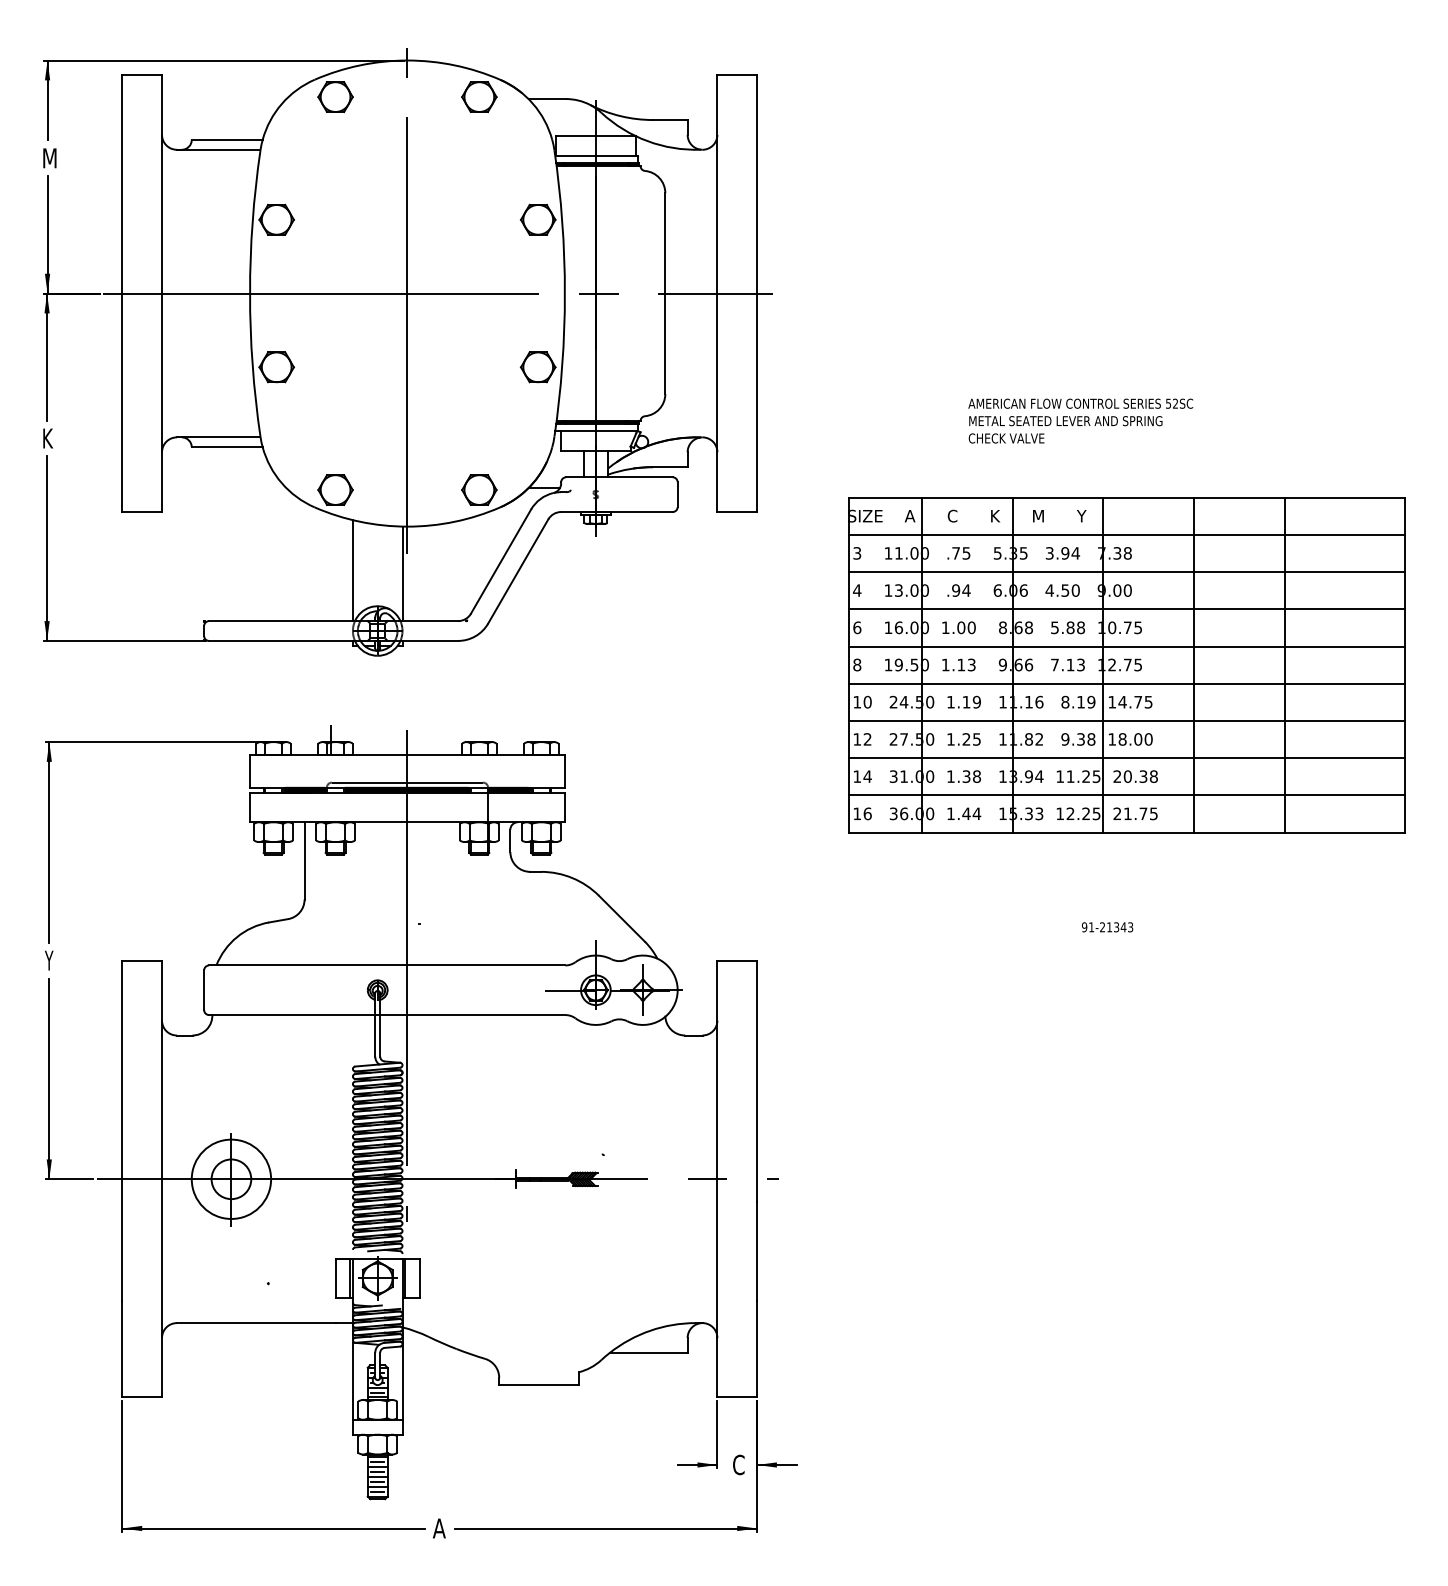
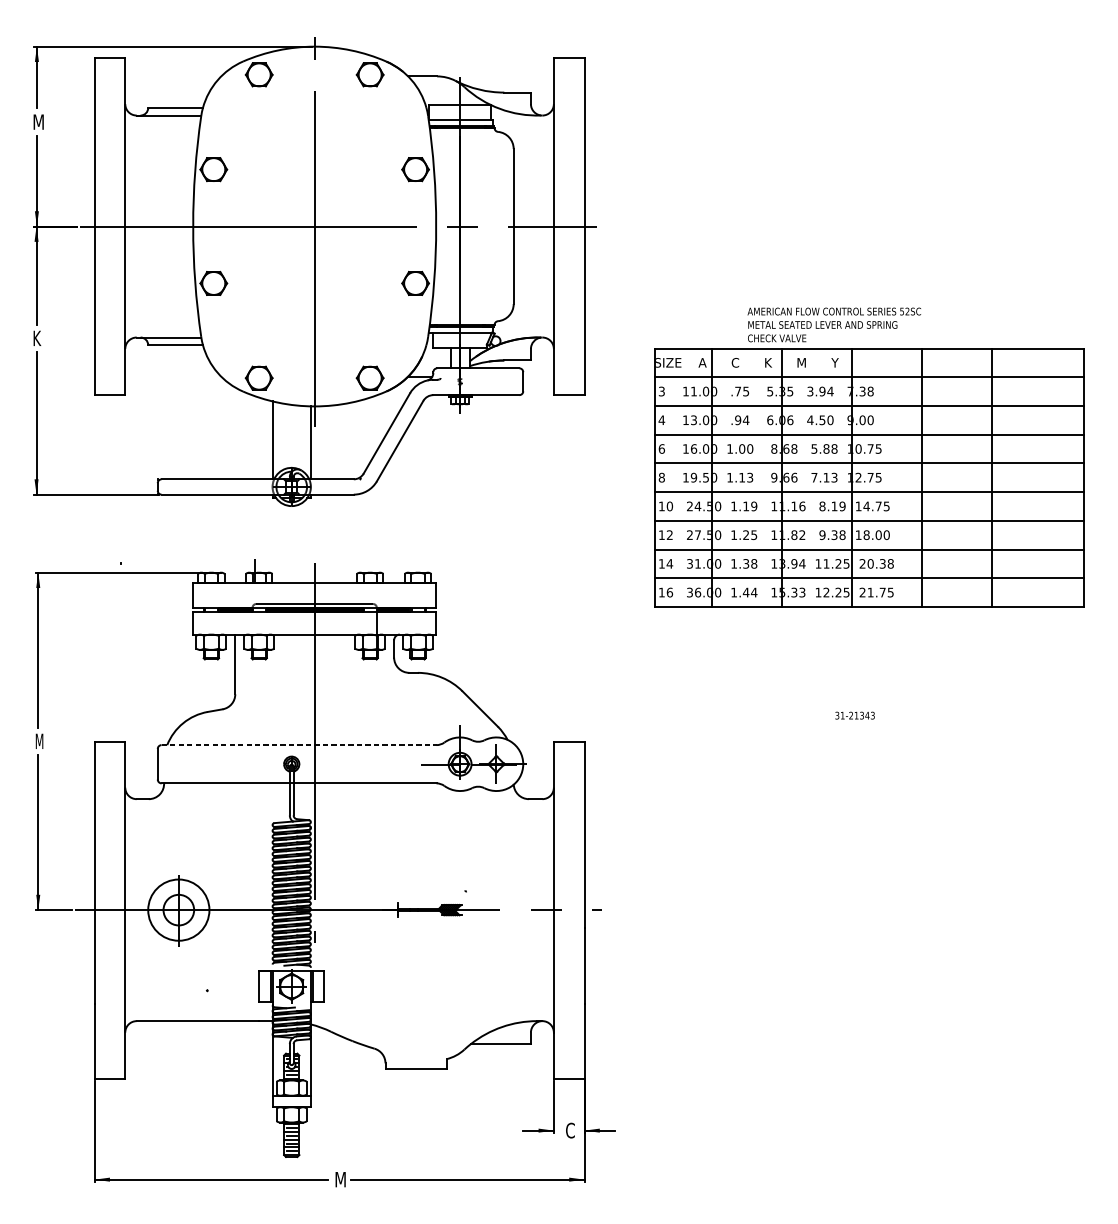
part: (1126, 665) -> (869, 478), moved
text: (1084, 927) -> (837, 715), 91-21343 -> 31-21343
text: (50, 960) -> (39, 741), Y -> M
line: (387, 965) -> (299, 745), solid -> dashed
text: (440, 1528) -> (340, 1179), A -> M

